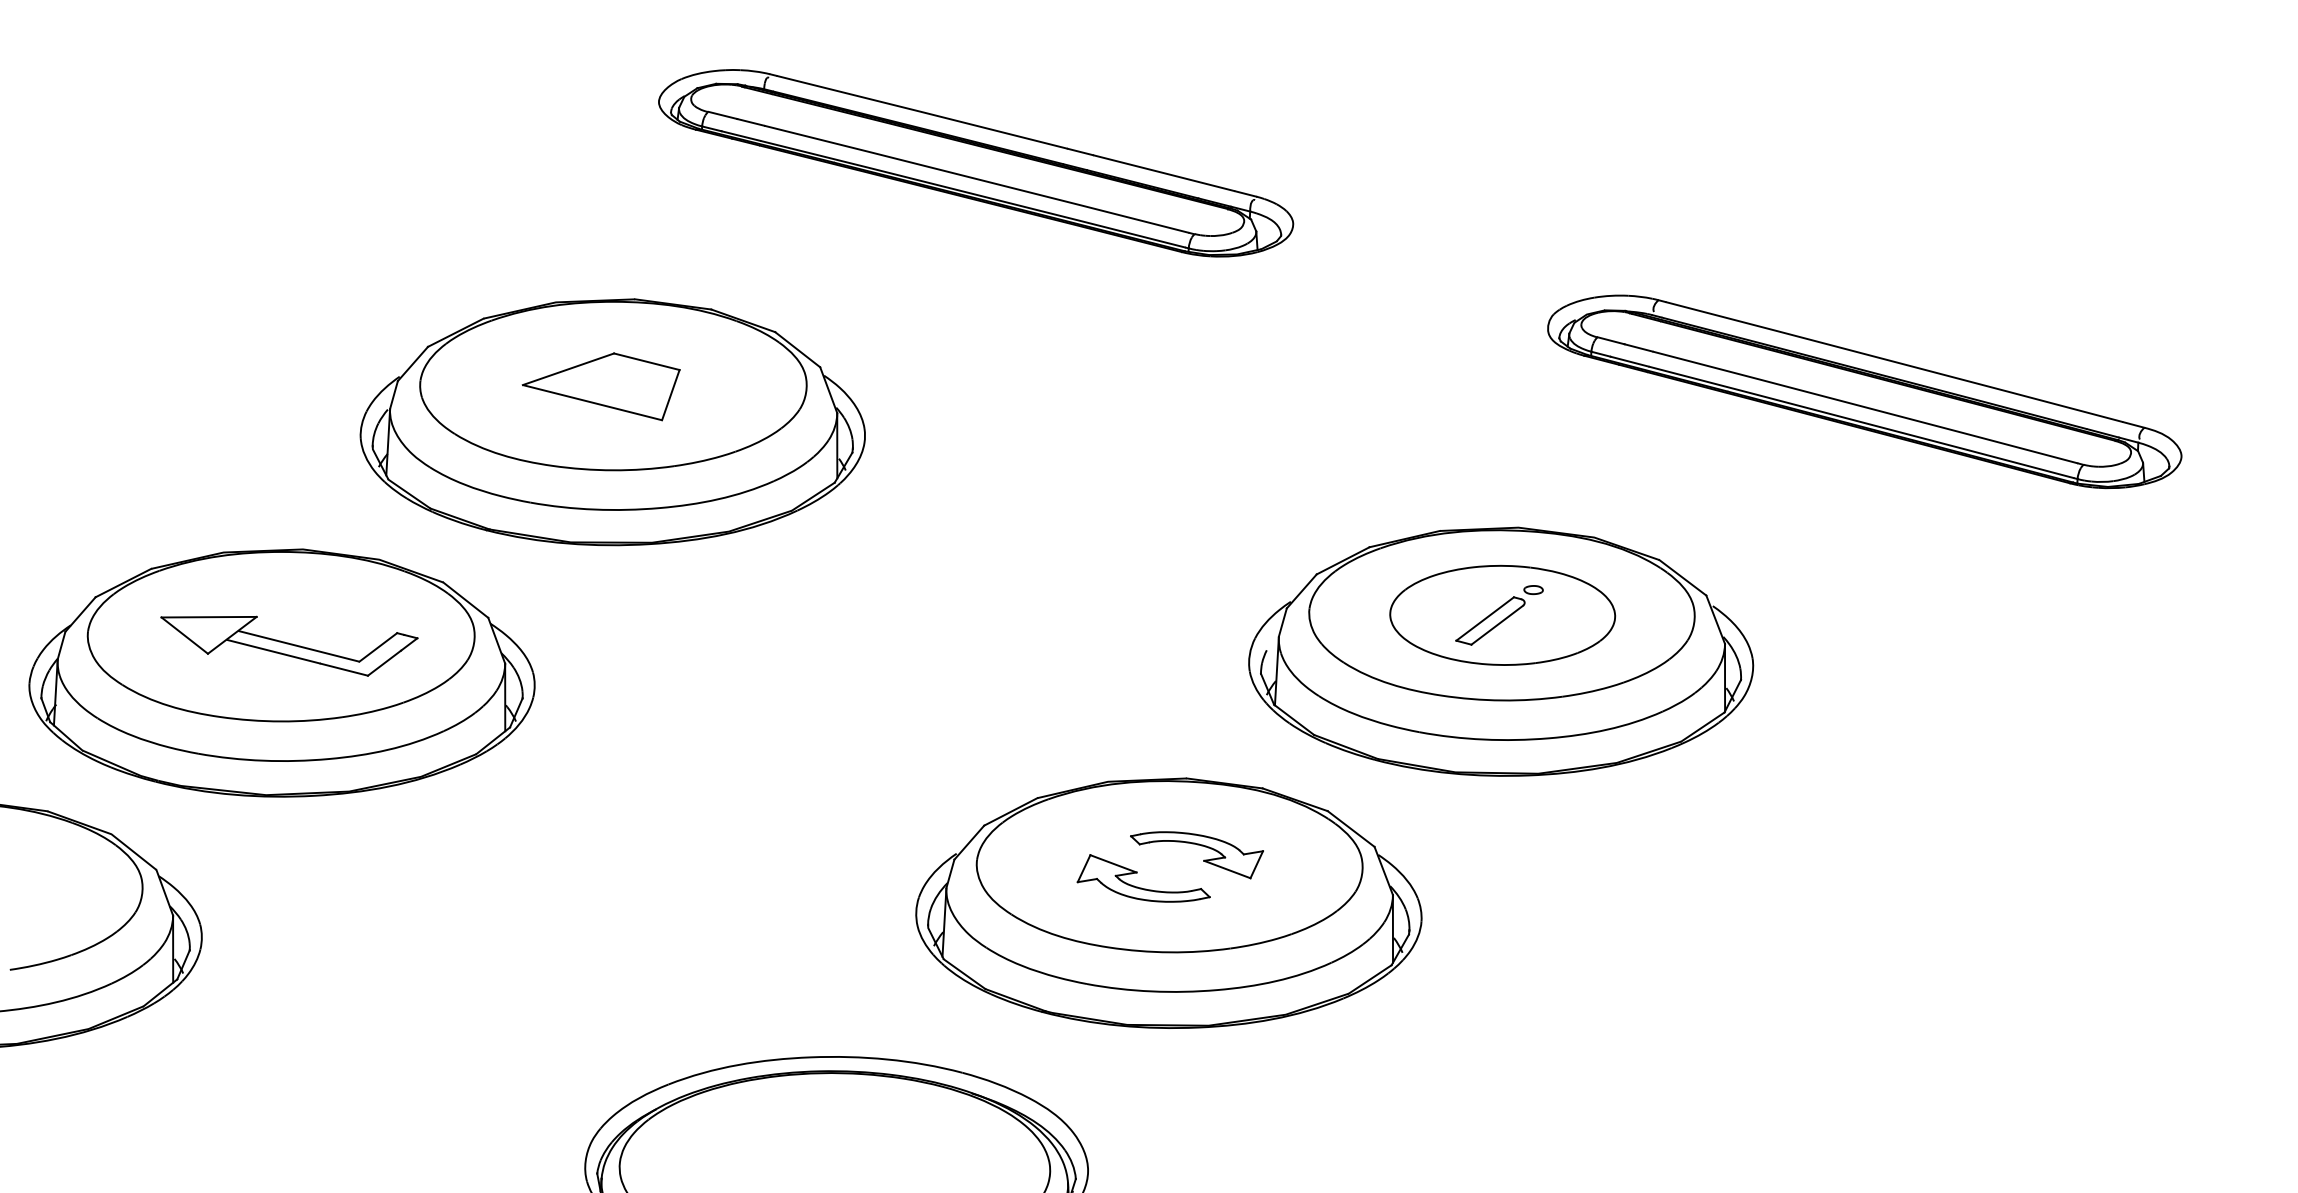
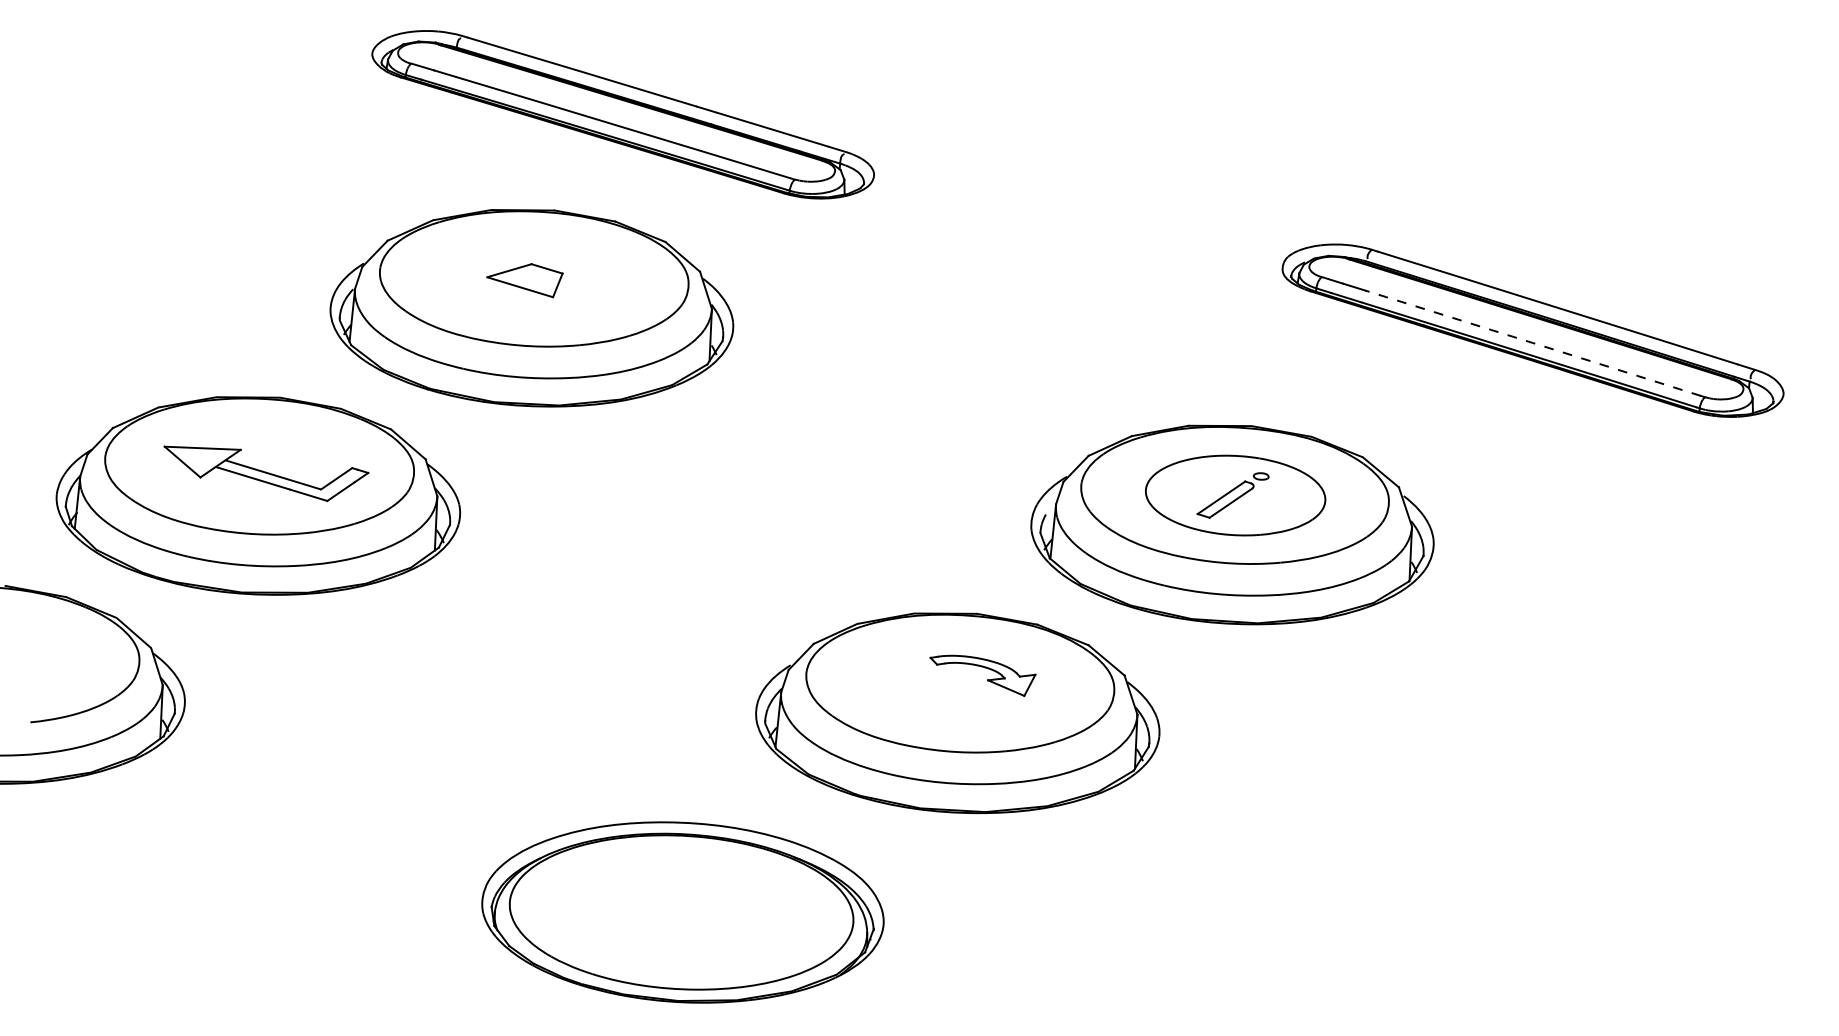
part: (975, 163) -> (622, 114), moved
part: (601, 388) -> (524, 280), size x0.6
arc: (1866, 407) -> (1533, 343), solid -> dashed
part: (1142, 877) -> (938, 691), removed

